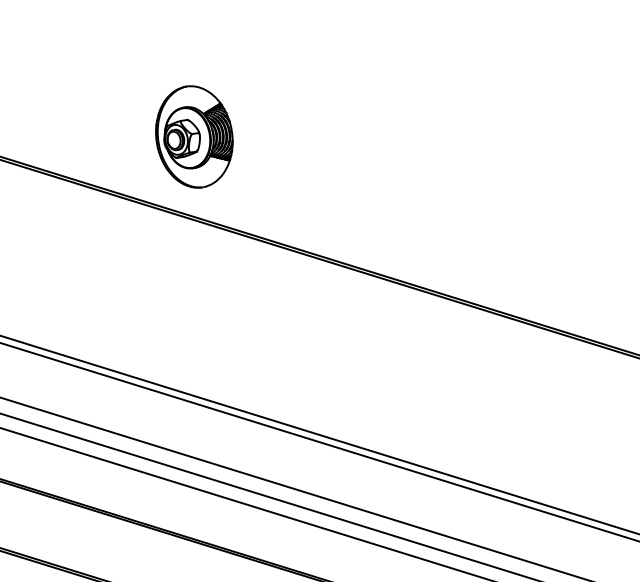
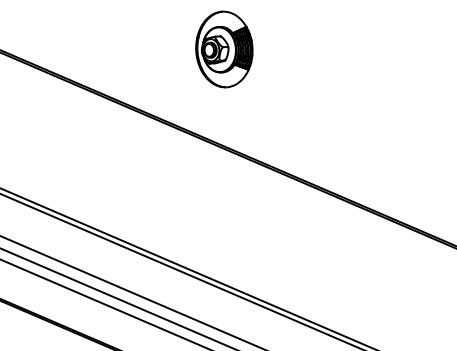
part: (194, 136) -> (224, 49), moved

